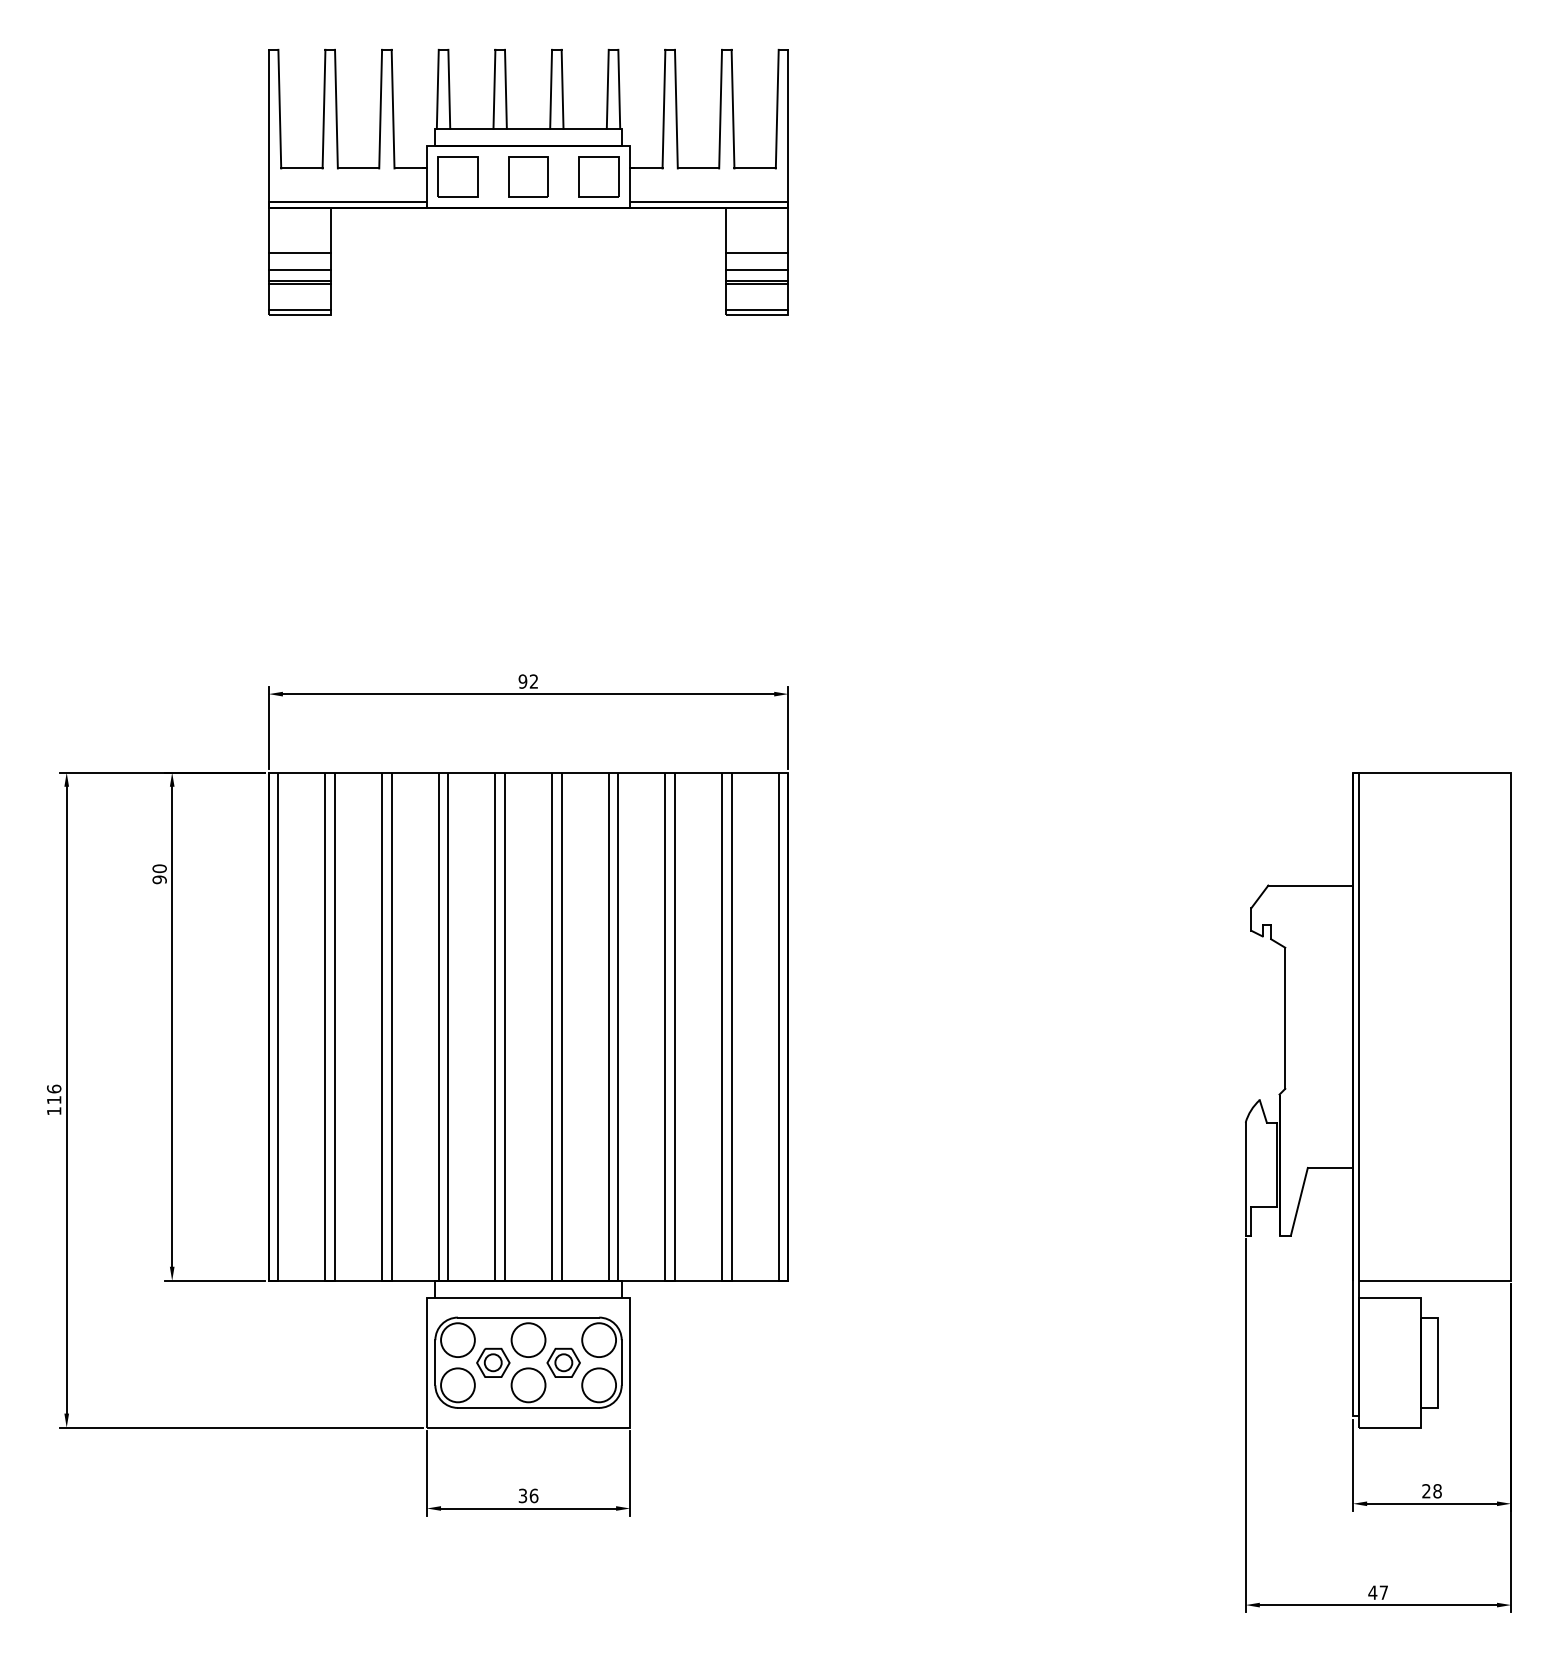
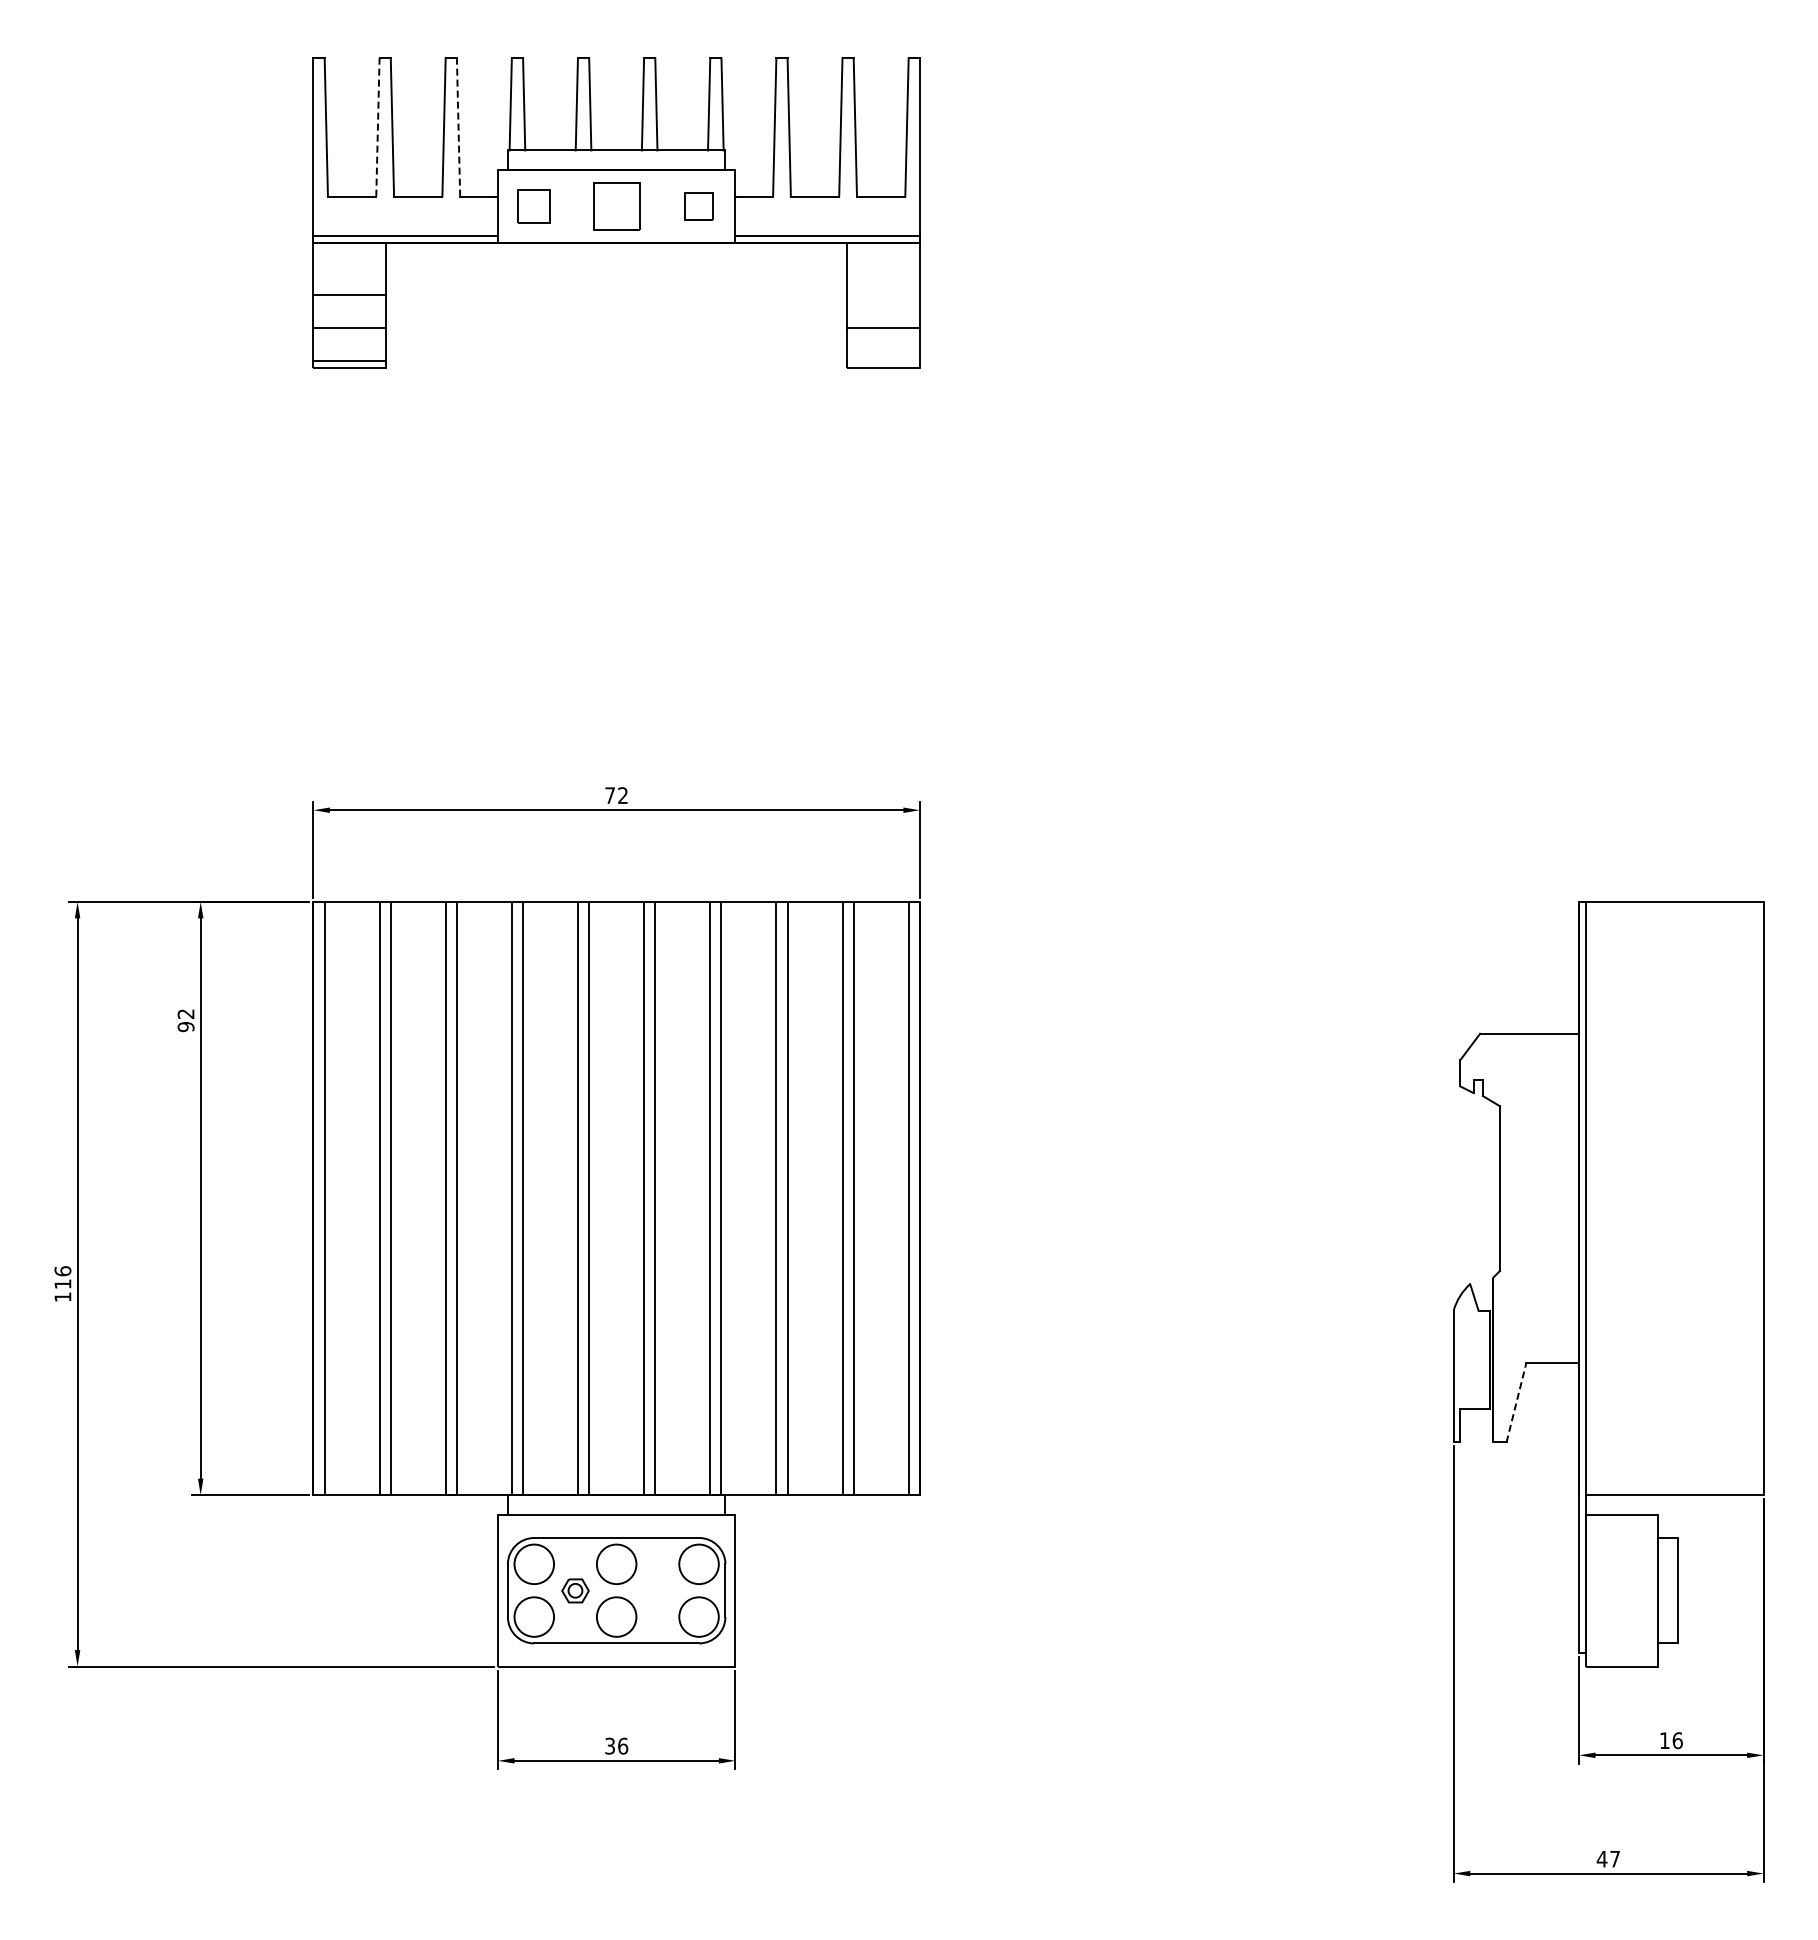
line: (323, 108) -> (377, 126), solid -> dashed
line: (393, 108) -> (458, 126), solid -> dashed
part: (457, 176) -> (533, 206), size x0.7
part: (598, 176) -> (698, 206), size x0.6
line: (757, 253) -> (883, 295), removed
line: (299, 270) -> (349, 315), removed
line: (757, 270) -> (883, 315), removed
line: (299, 283) -> (349, 331), removed
line: (757, 283) -> (883, 331), removed
line: (757, 309) -> (883, 361), removed
text: (523, 681) -> (610, 795), 92 -> 72
text: (159, 869) -> (185, 1014), 90 -> 92
line: (1299, 1201) -> (1516, 1402), solid -> dashed
part: (493, 1362) -> (575, 1590), size x0.7
part: (563, 1362) -> (657, 1590), removed
text: (1431, 1491) -> (1670, 1740), 28 -> 16

